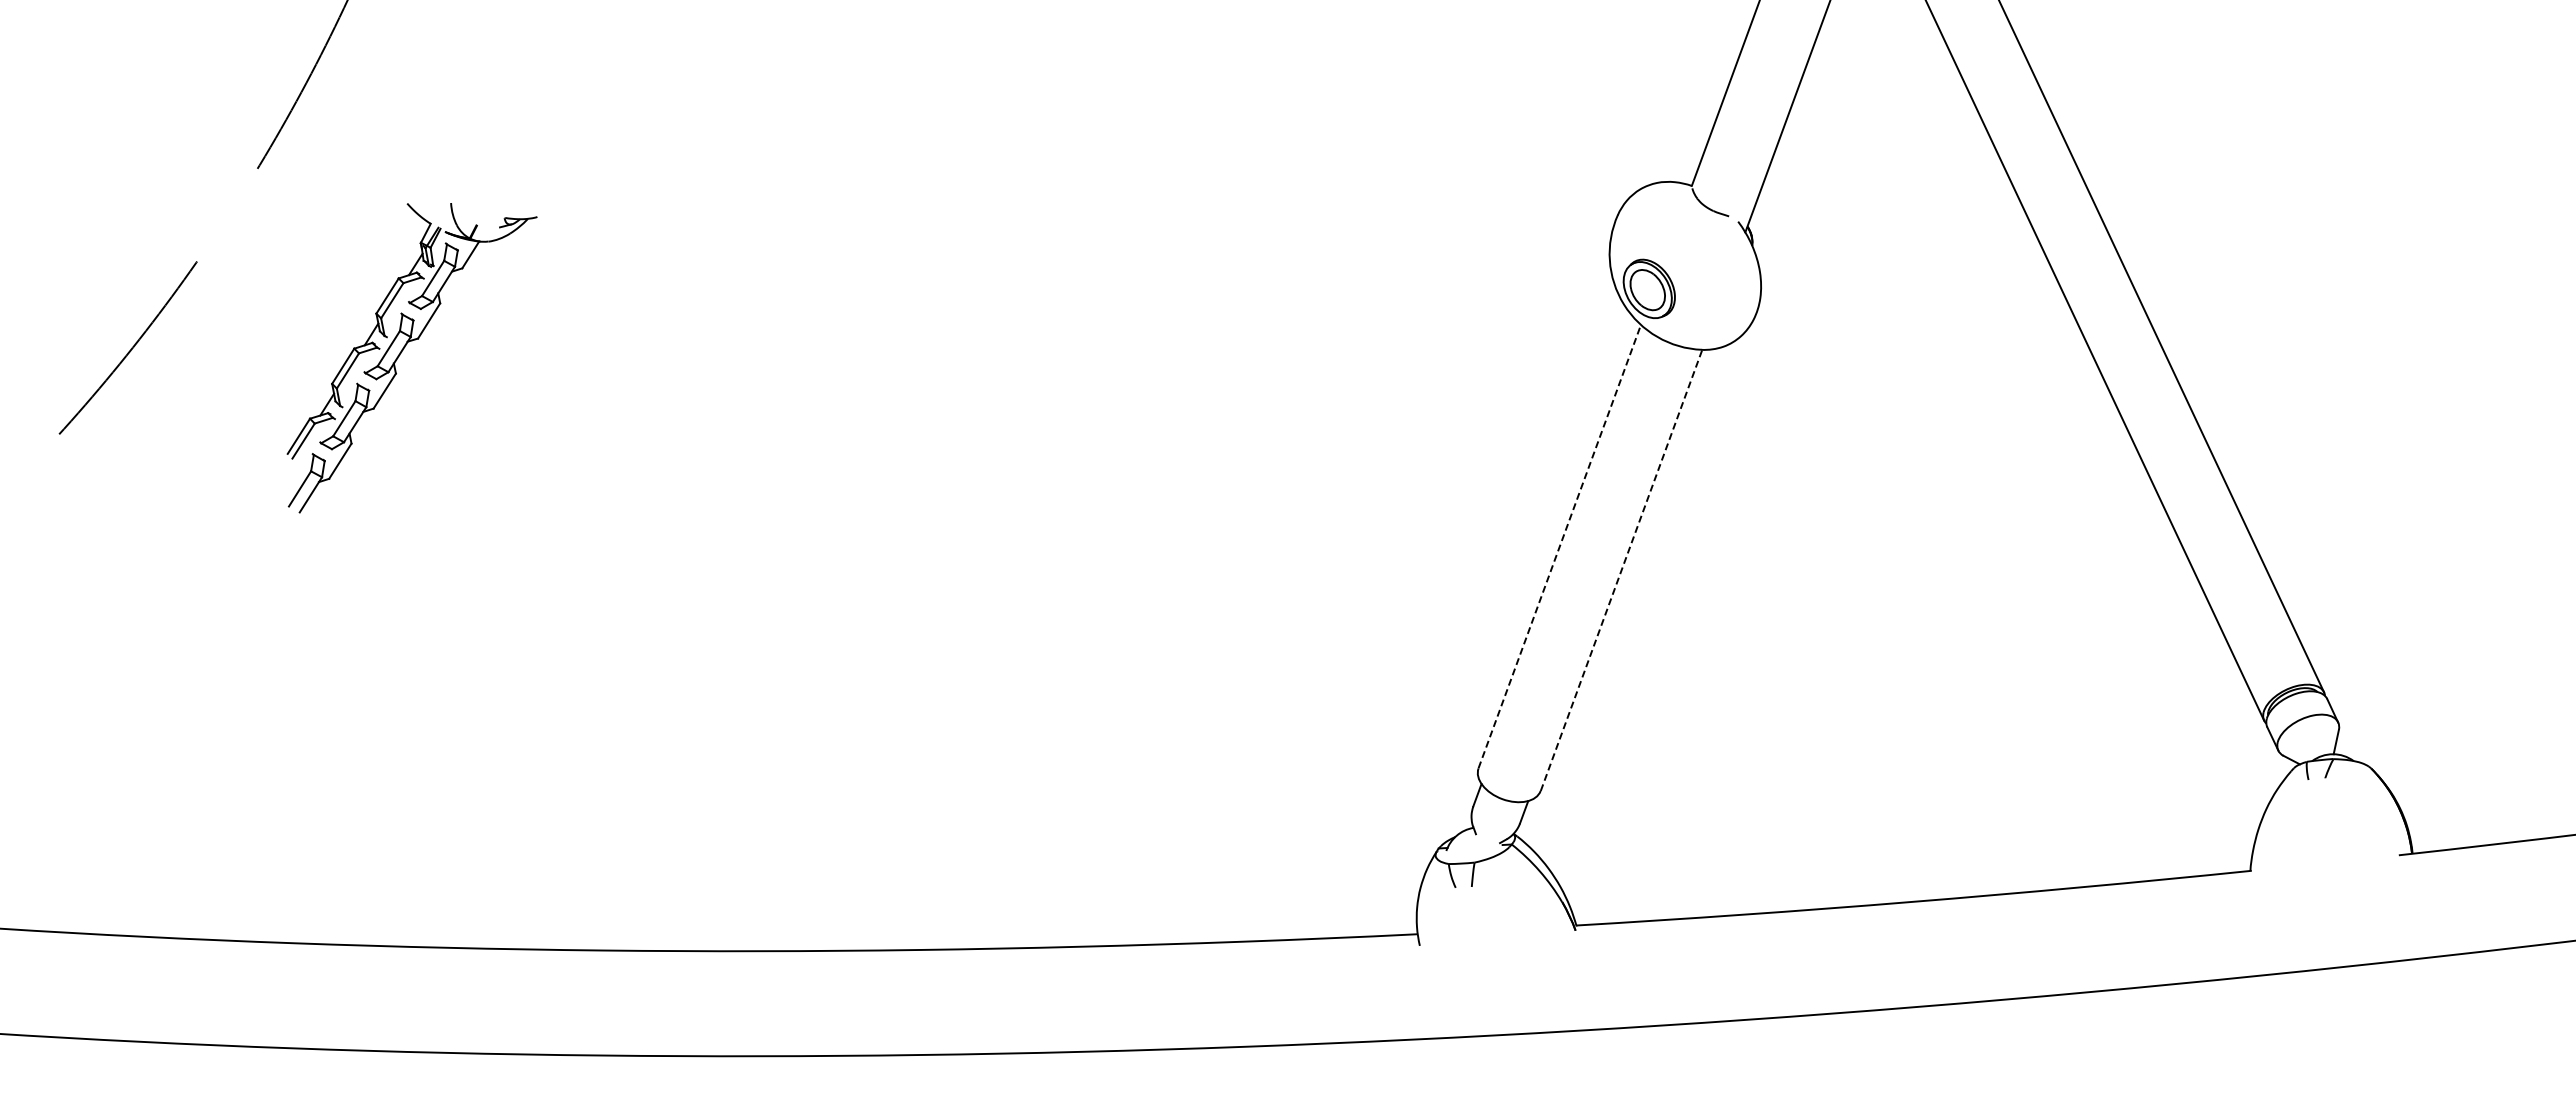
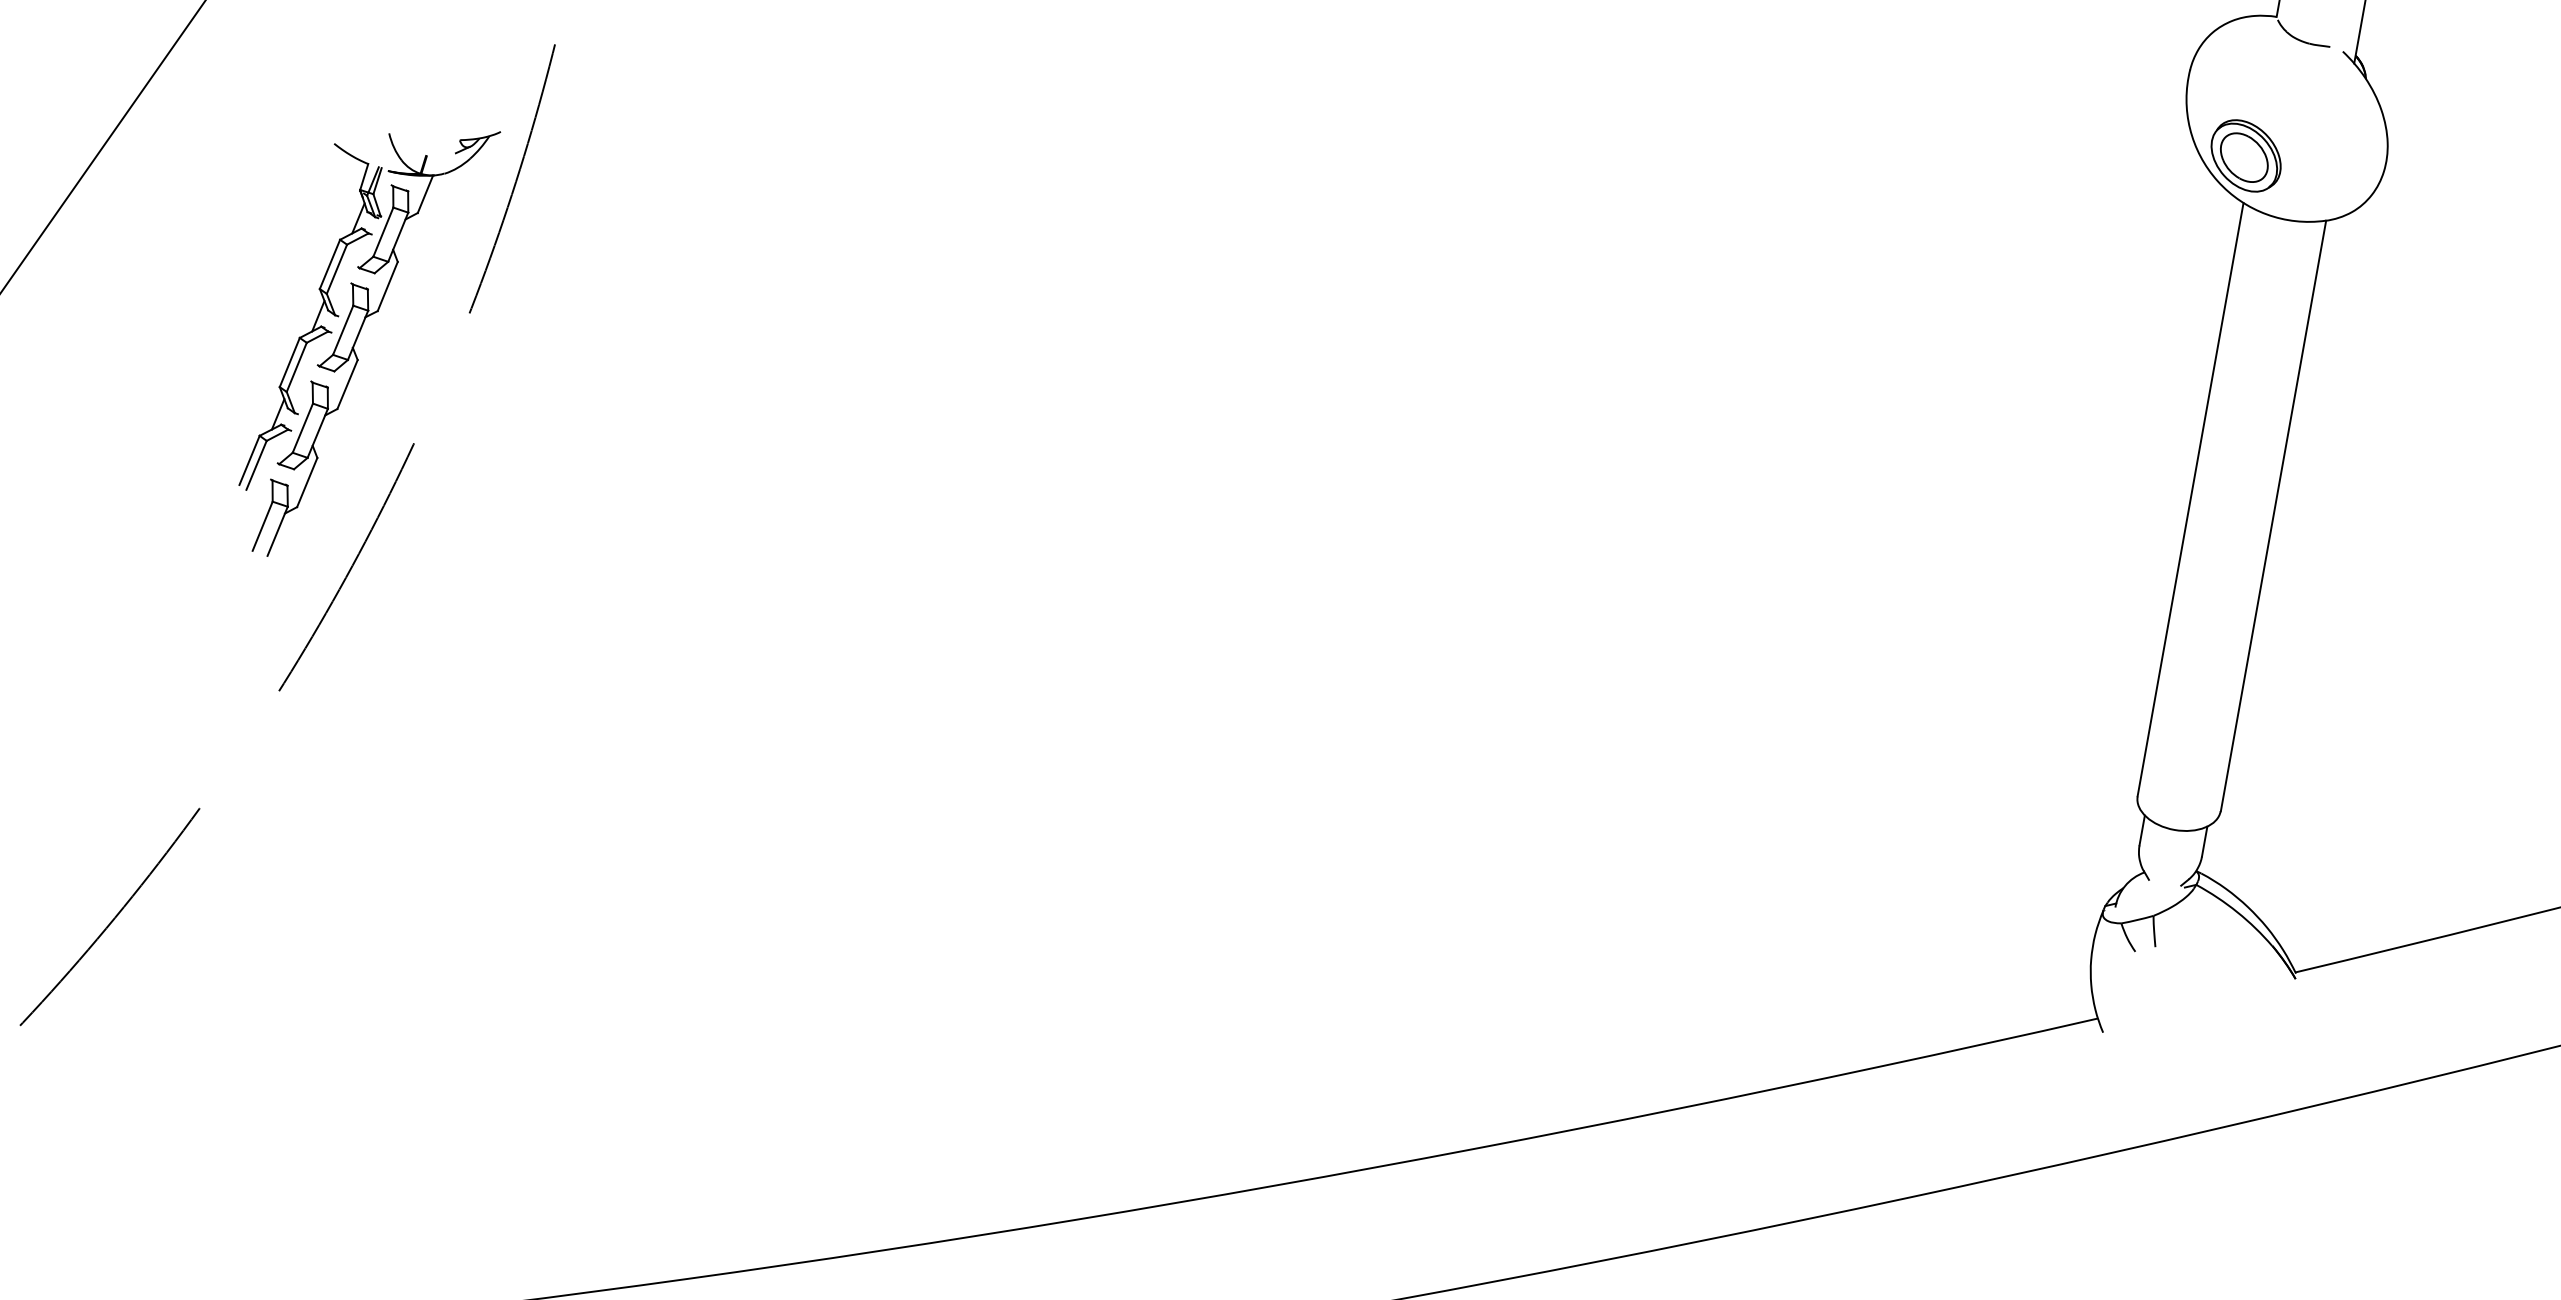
part: (402, 352) -> (361, 332), moved
line: (1559, 546) -> (2190, 499), dashed -> solid
line: (1621, 570) -> (2273, 516), dashed -> solid

